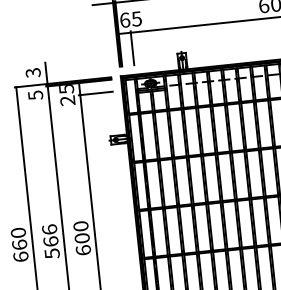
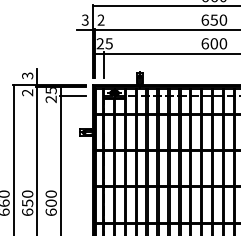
text: (125, 19) -> (100, 43), 65 -> 25
text: (35, 94) -> (27, 92), 5 -> 2
text: (50, 241) -> (27, 203), 566 -> 650

